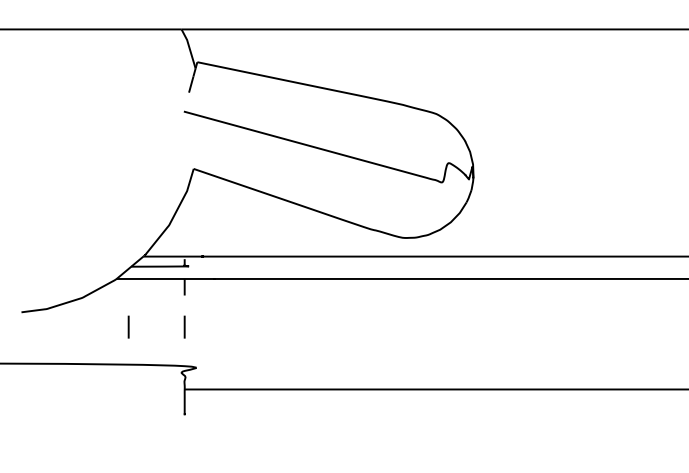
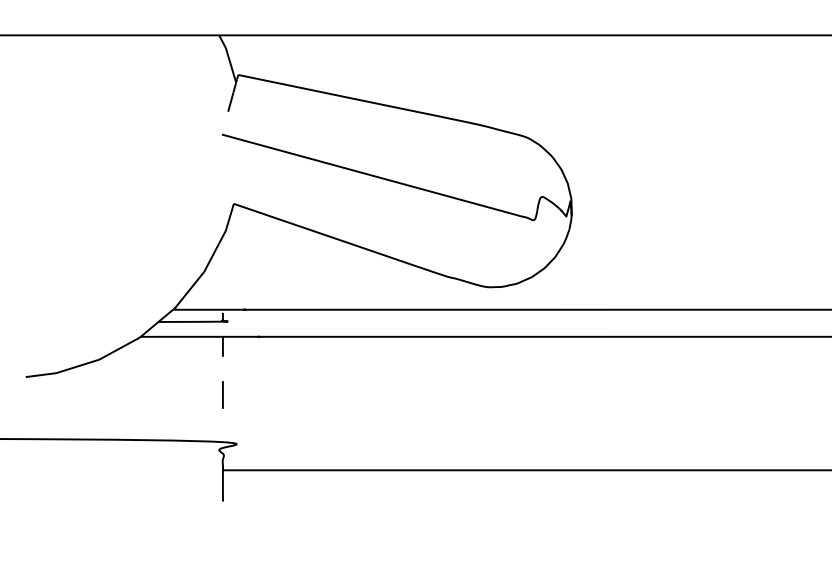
line: (128, 326) -> (155, 394), removed

